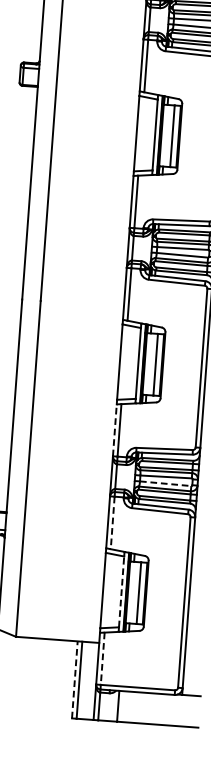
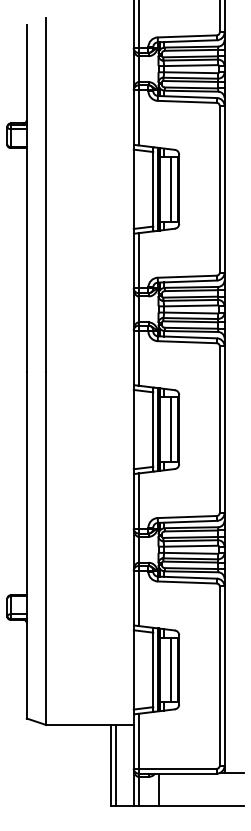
line: (114, 429) -> (133, 500), dashed -> solid
line: (166, 483) -> (191, 553), dashed -> solid
line: (112, 522) -> (138, 598), dashed -> solid
line: (121, 591) -> (153, 669), dashed -> solid
line: (102, 658) -> (138, 741), dashed -> solid
line: (75, 679) -> (111, 765), dashed -> solid

